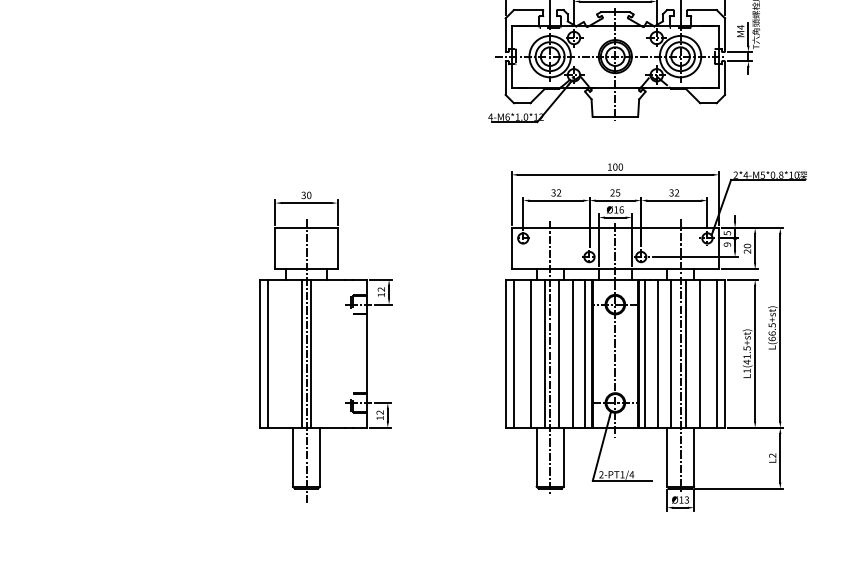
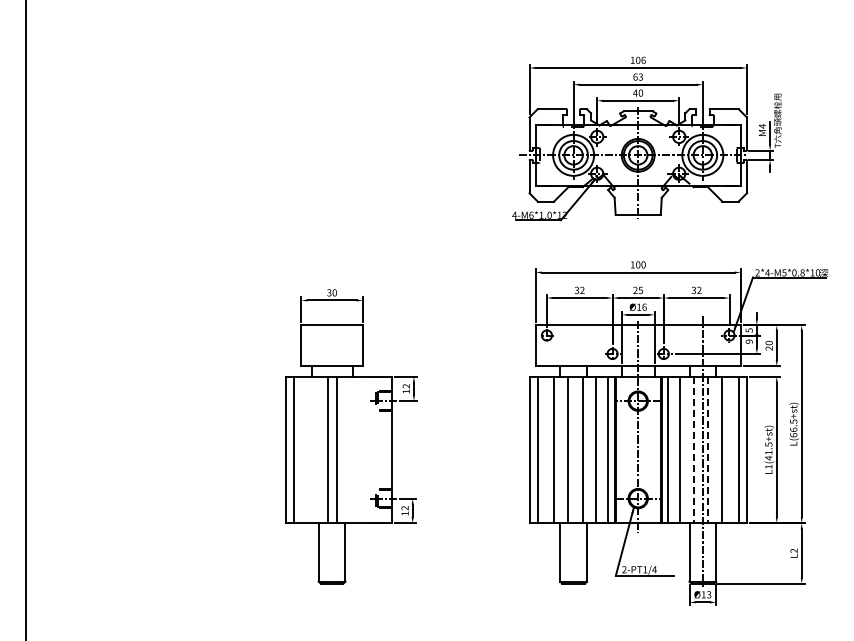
line: (671, 354) -> (693, 450), solid -> dashed
line: (685, 354) -> (707, 450), solid -> dashed
line: (550, 357) -> (573, 453), removed
line: (306, 360) -> (332, 456), removed

